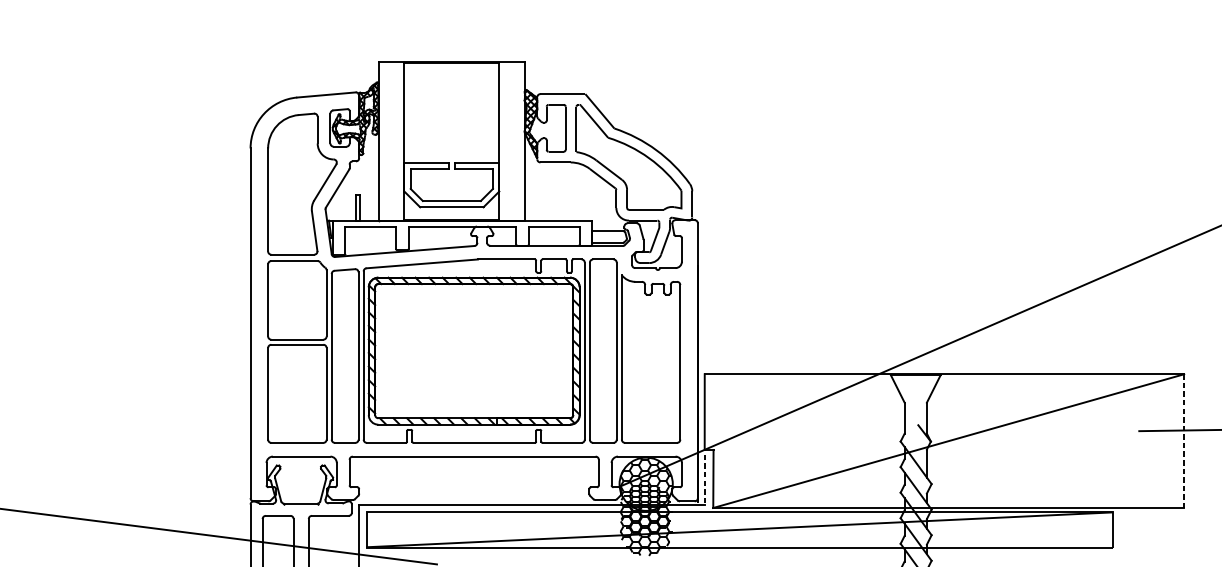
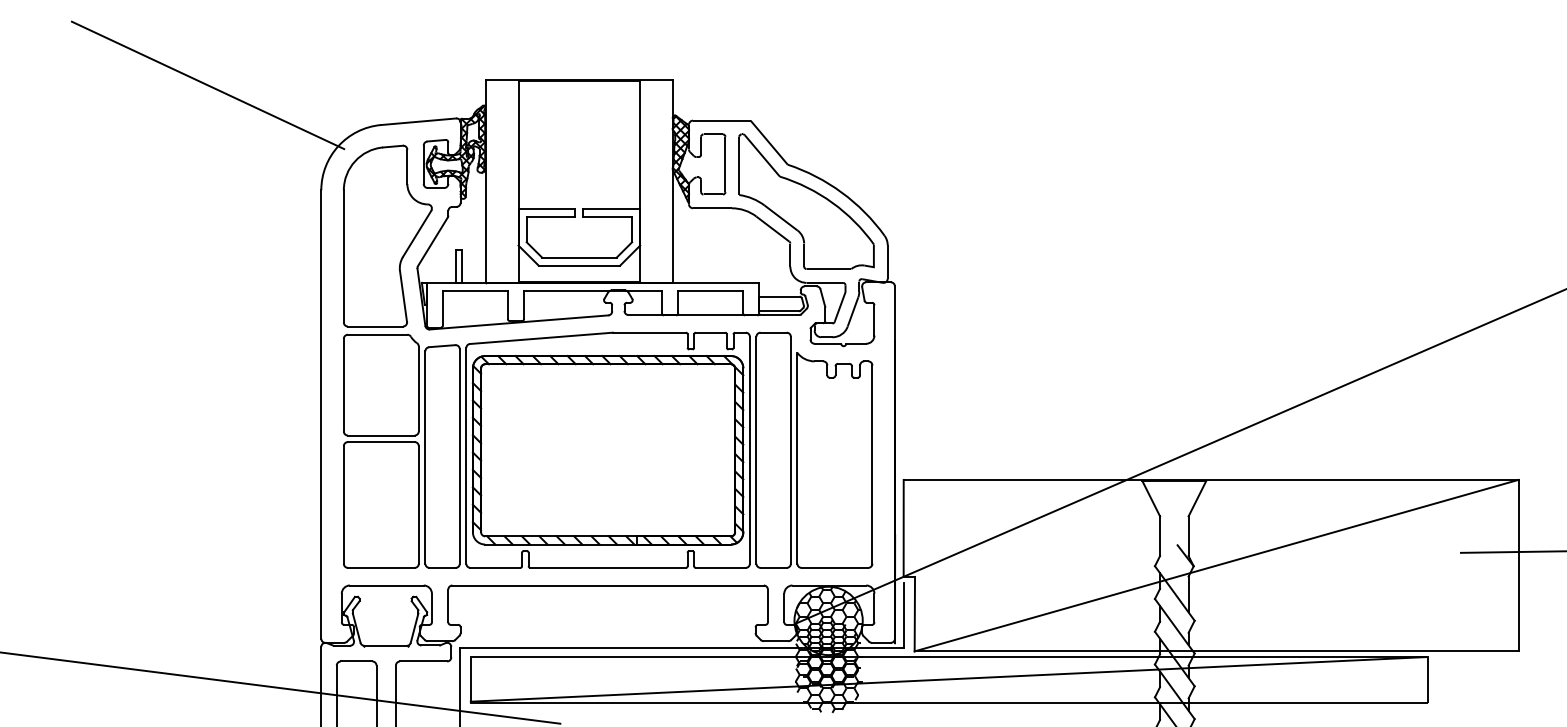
line: (161, 66) -> (207, 85), added
line: (1184, 441) -> (1518, 565), dashed -> solid
line: (704, 480) -> (903, 616), dashed -> solid

